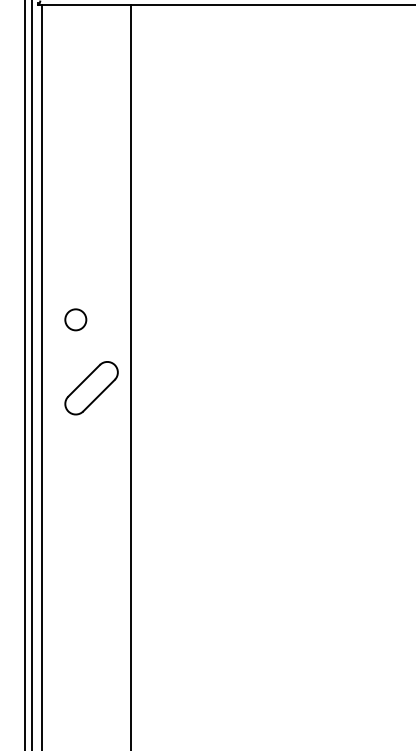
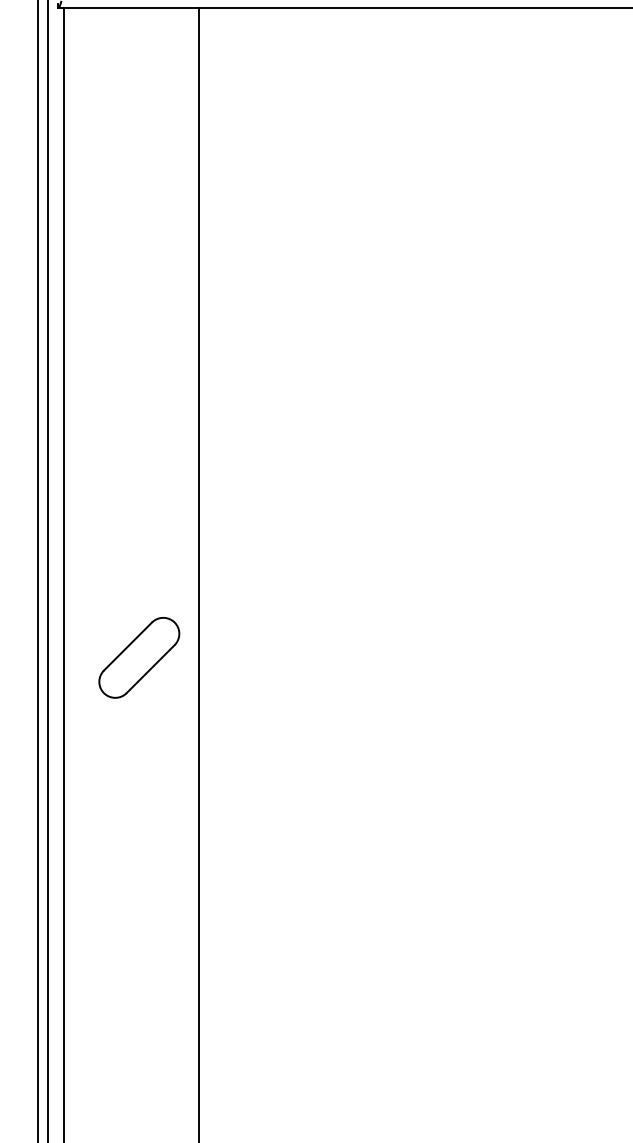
circle: (75, 319) -> (114, 486), removed
part: (91, 388) -> (139, 658), moved

